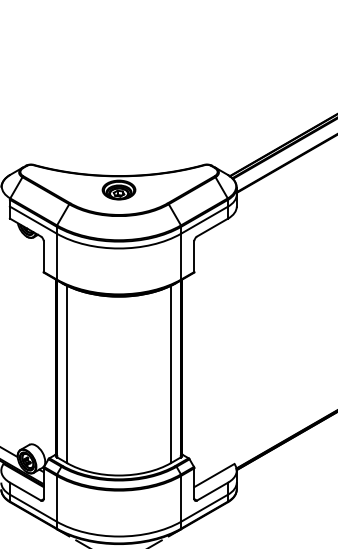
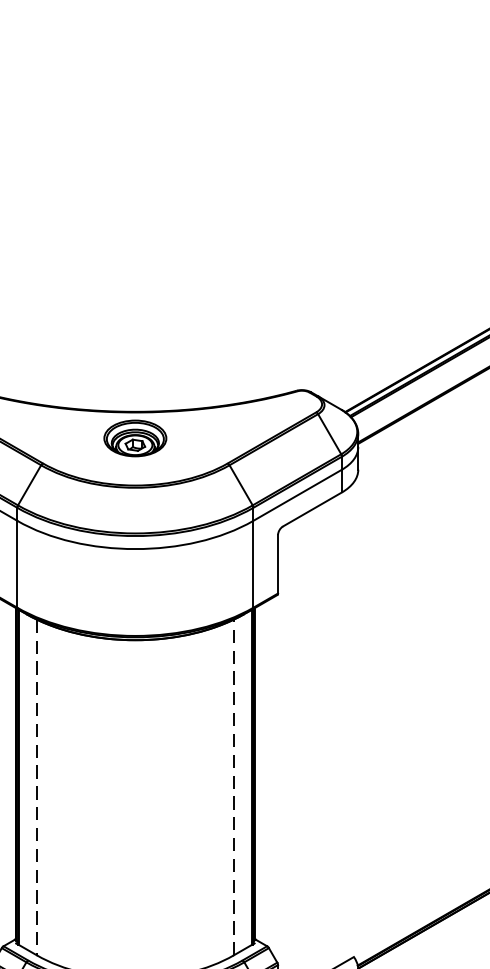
line: (67, 374) -> (37, 787), solid -> dashed
line: (171, 374) -> (234, 787), solid -> dashed

